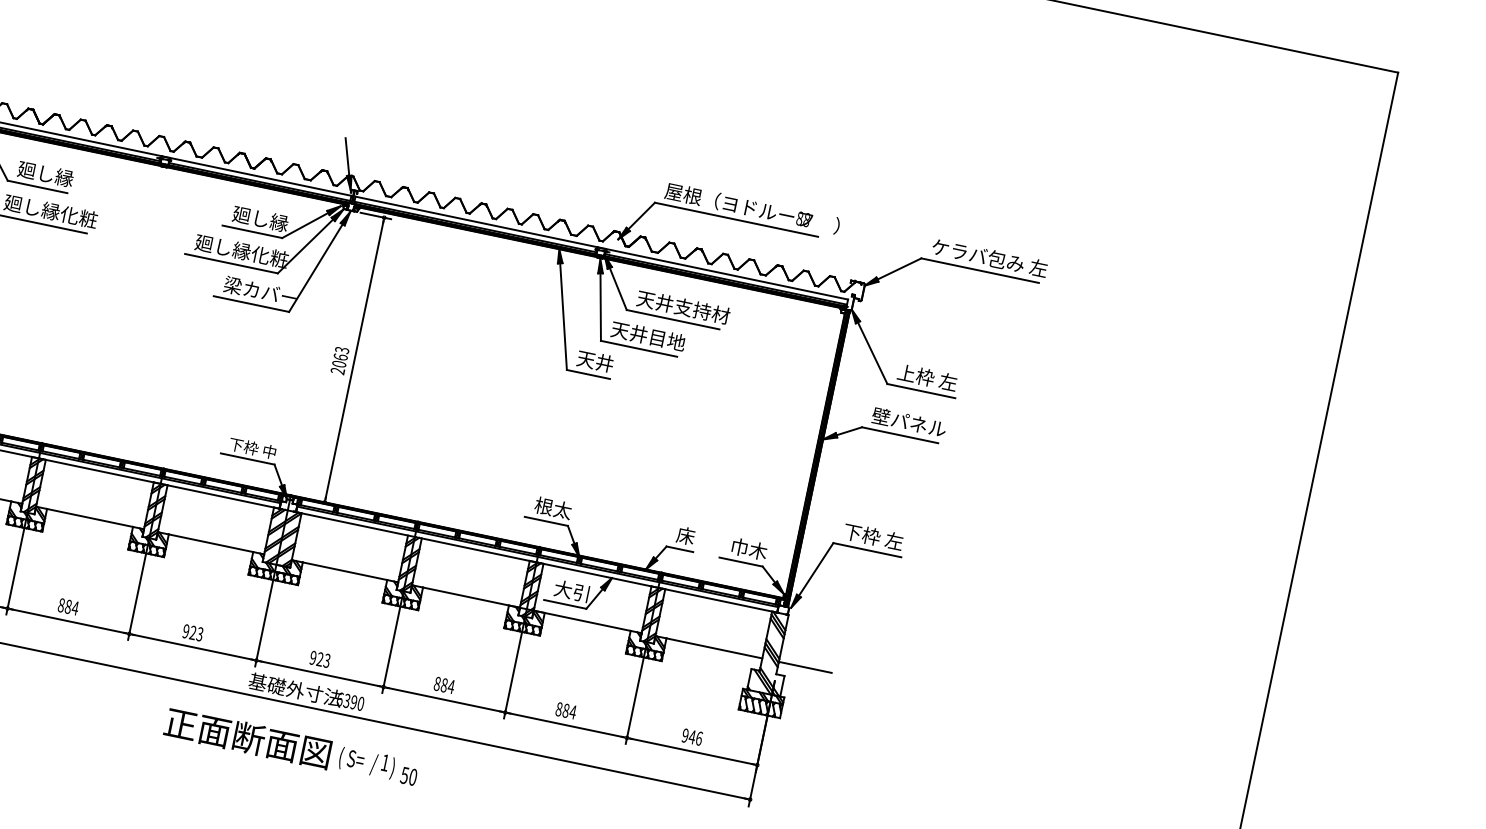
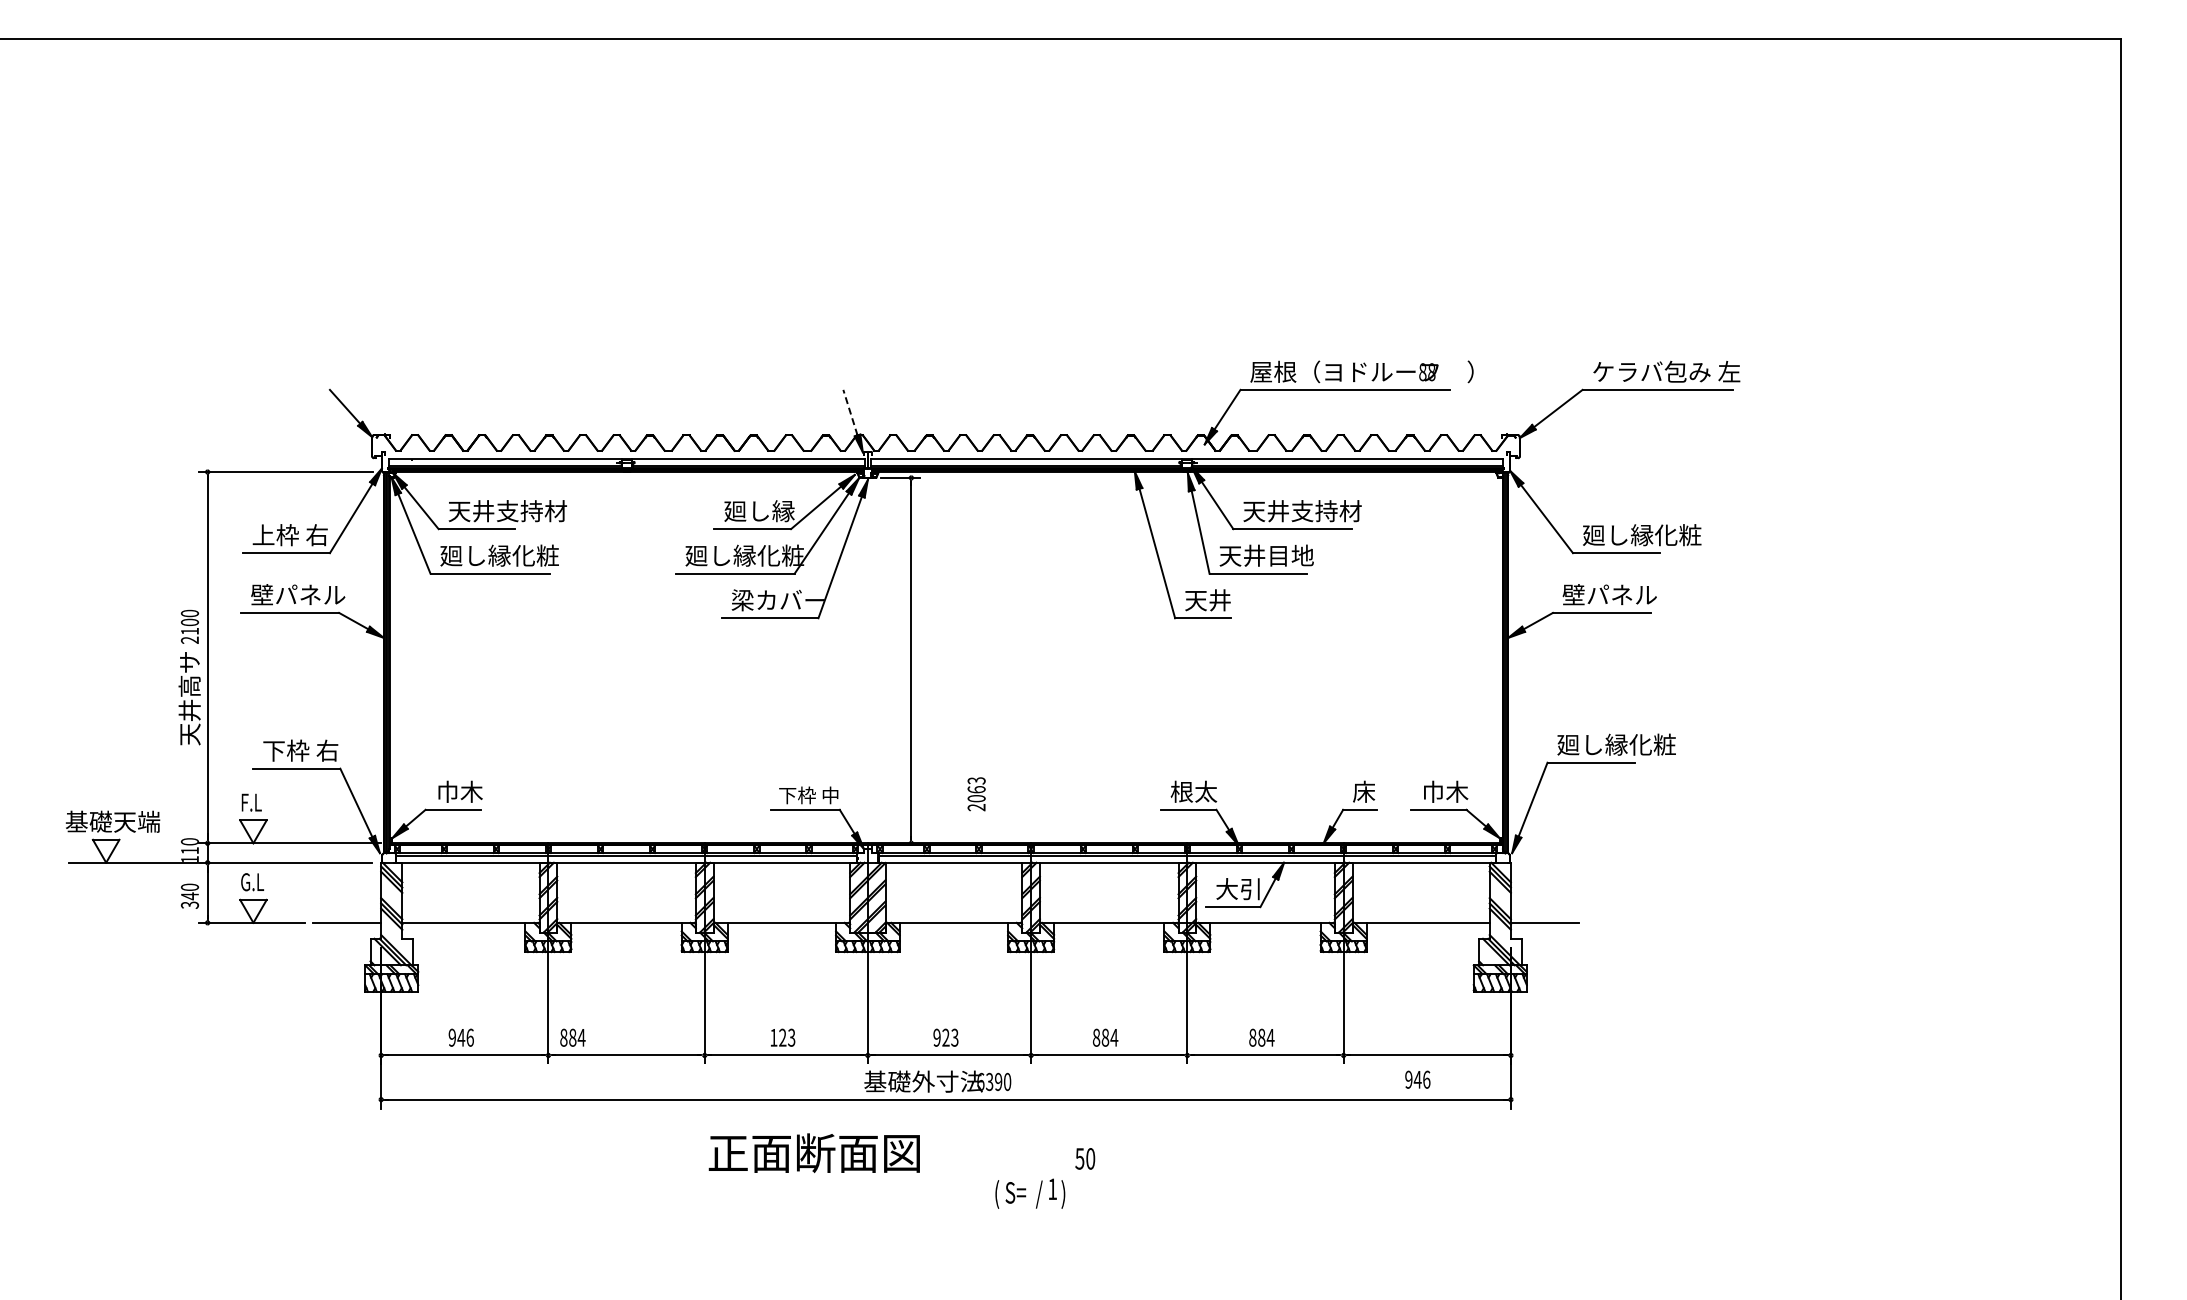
line: (347, 156) -> (850, 412), solid -> dashed
text: (64, 178) -> (507, 511), 廻し縁 -> 天井支持材
text: (339, 360) -> (976, 794), moved
text: (944, 381) -> (1642, 535), 上枠 左 -> 廻し縁化粧
text: (890, 540) -> (1616, 744), 下枠 左 -> 廻し縁化粧
text: (68, 606) -> (572, 1037), moved
text: (185, 631) -> (773, 1037), 923 -> 123
text: (692, 736) -> (1417, 1079), moved
text: (247, 737) -> (813, 1152), moved
text: (367, 762) -> (1030, 1193), moved

